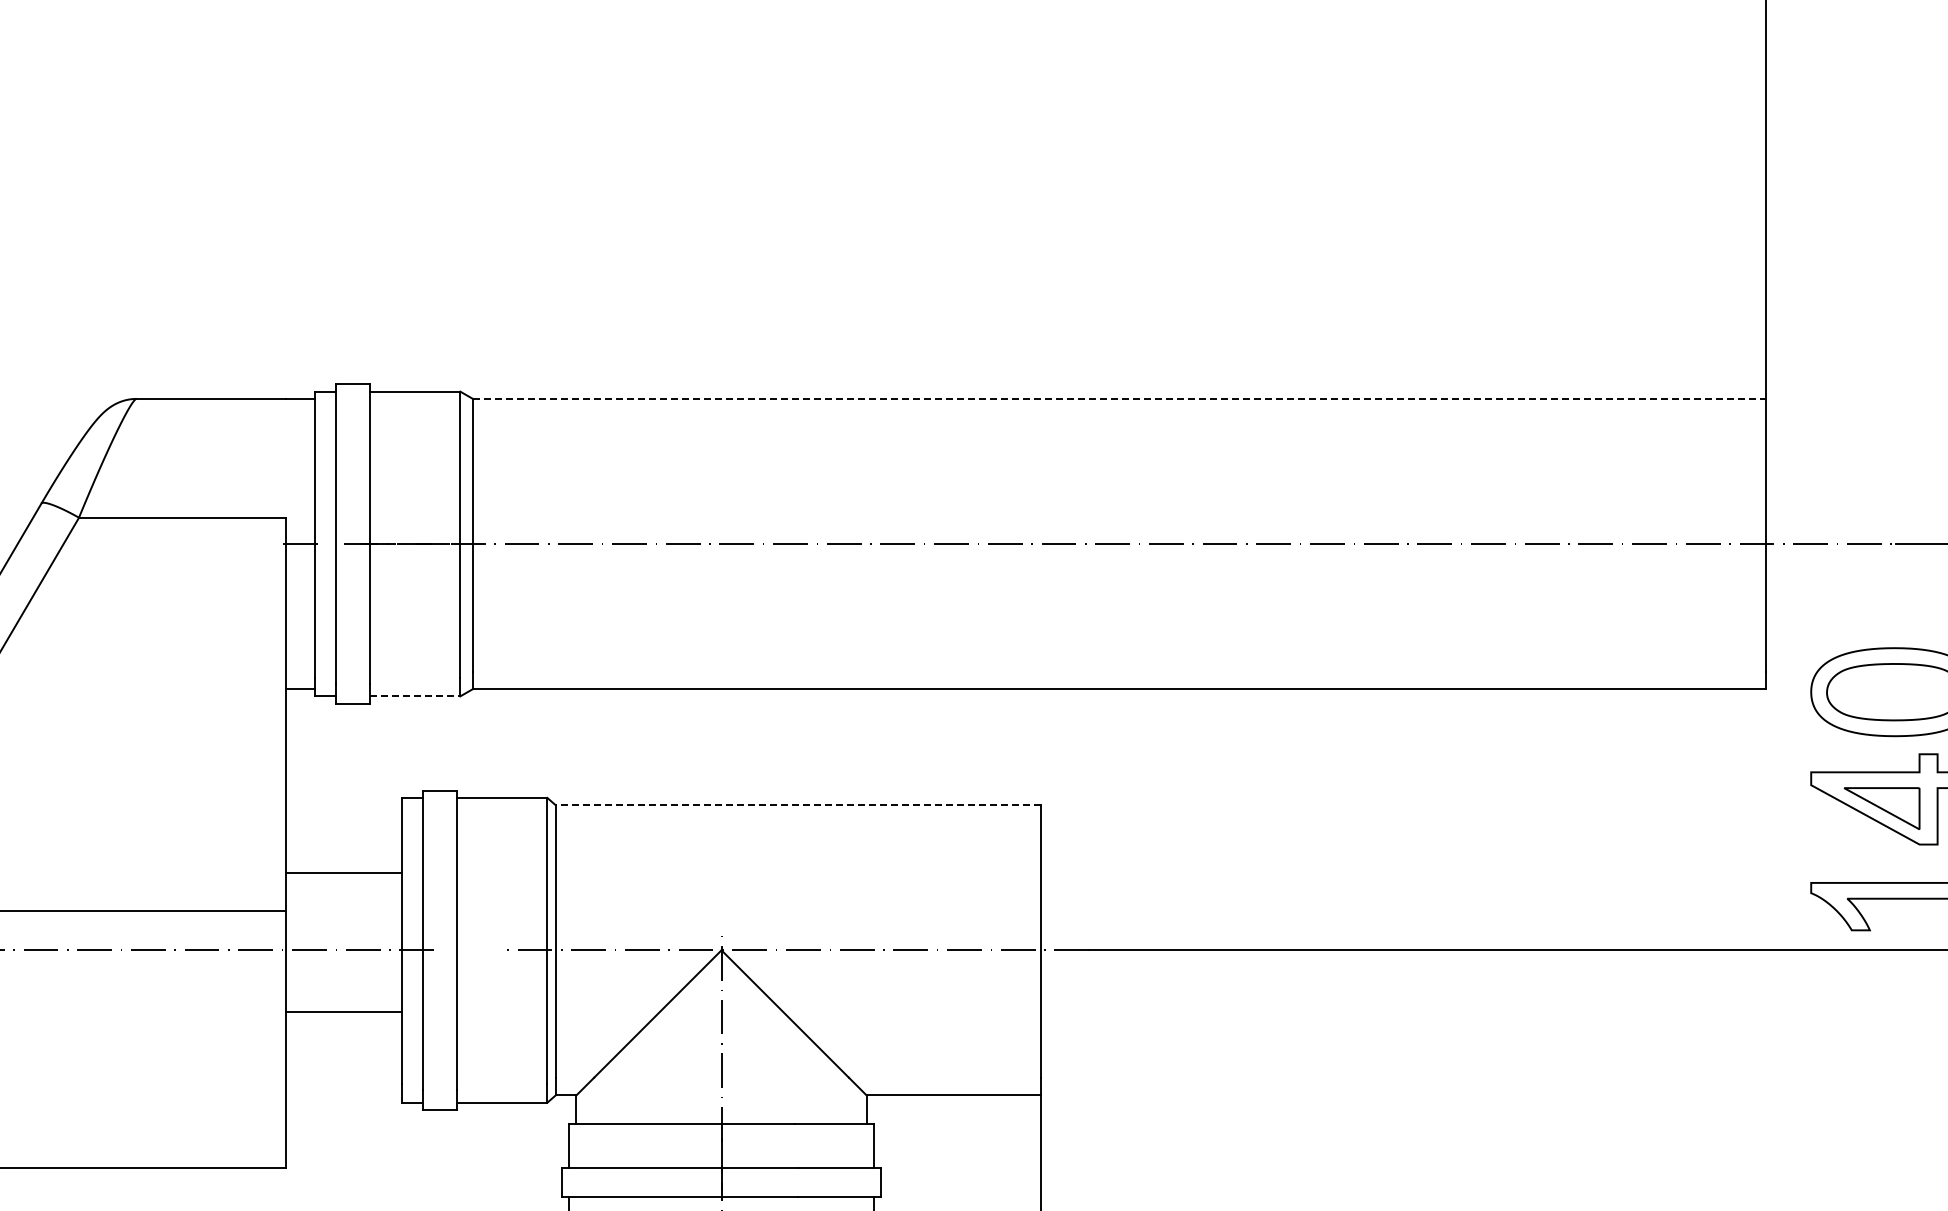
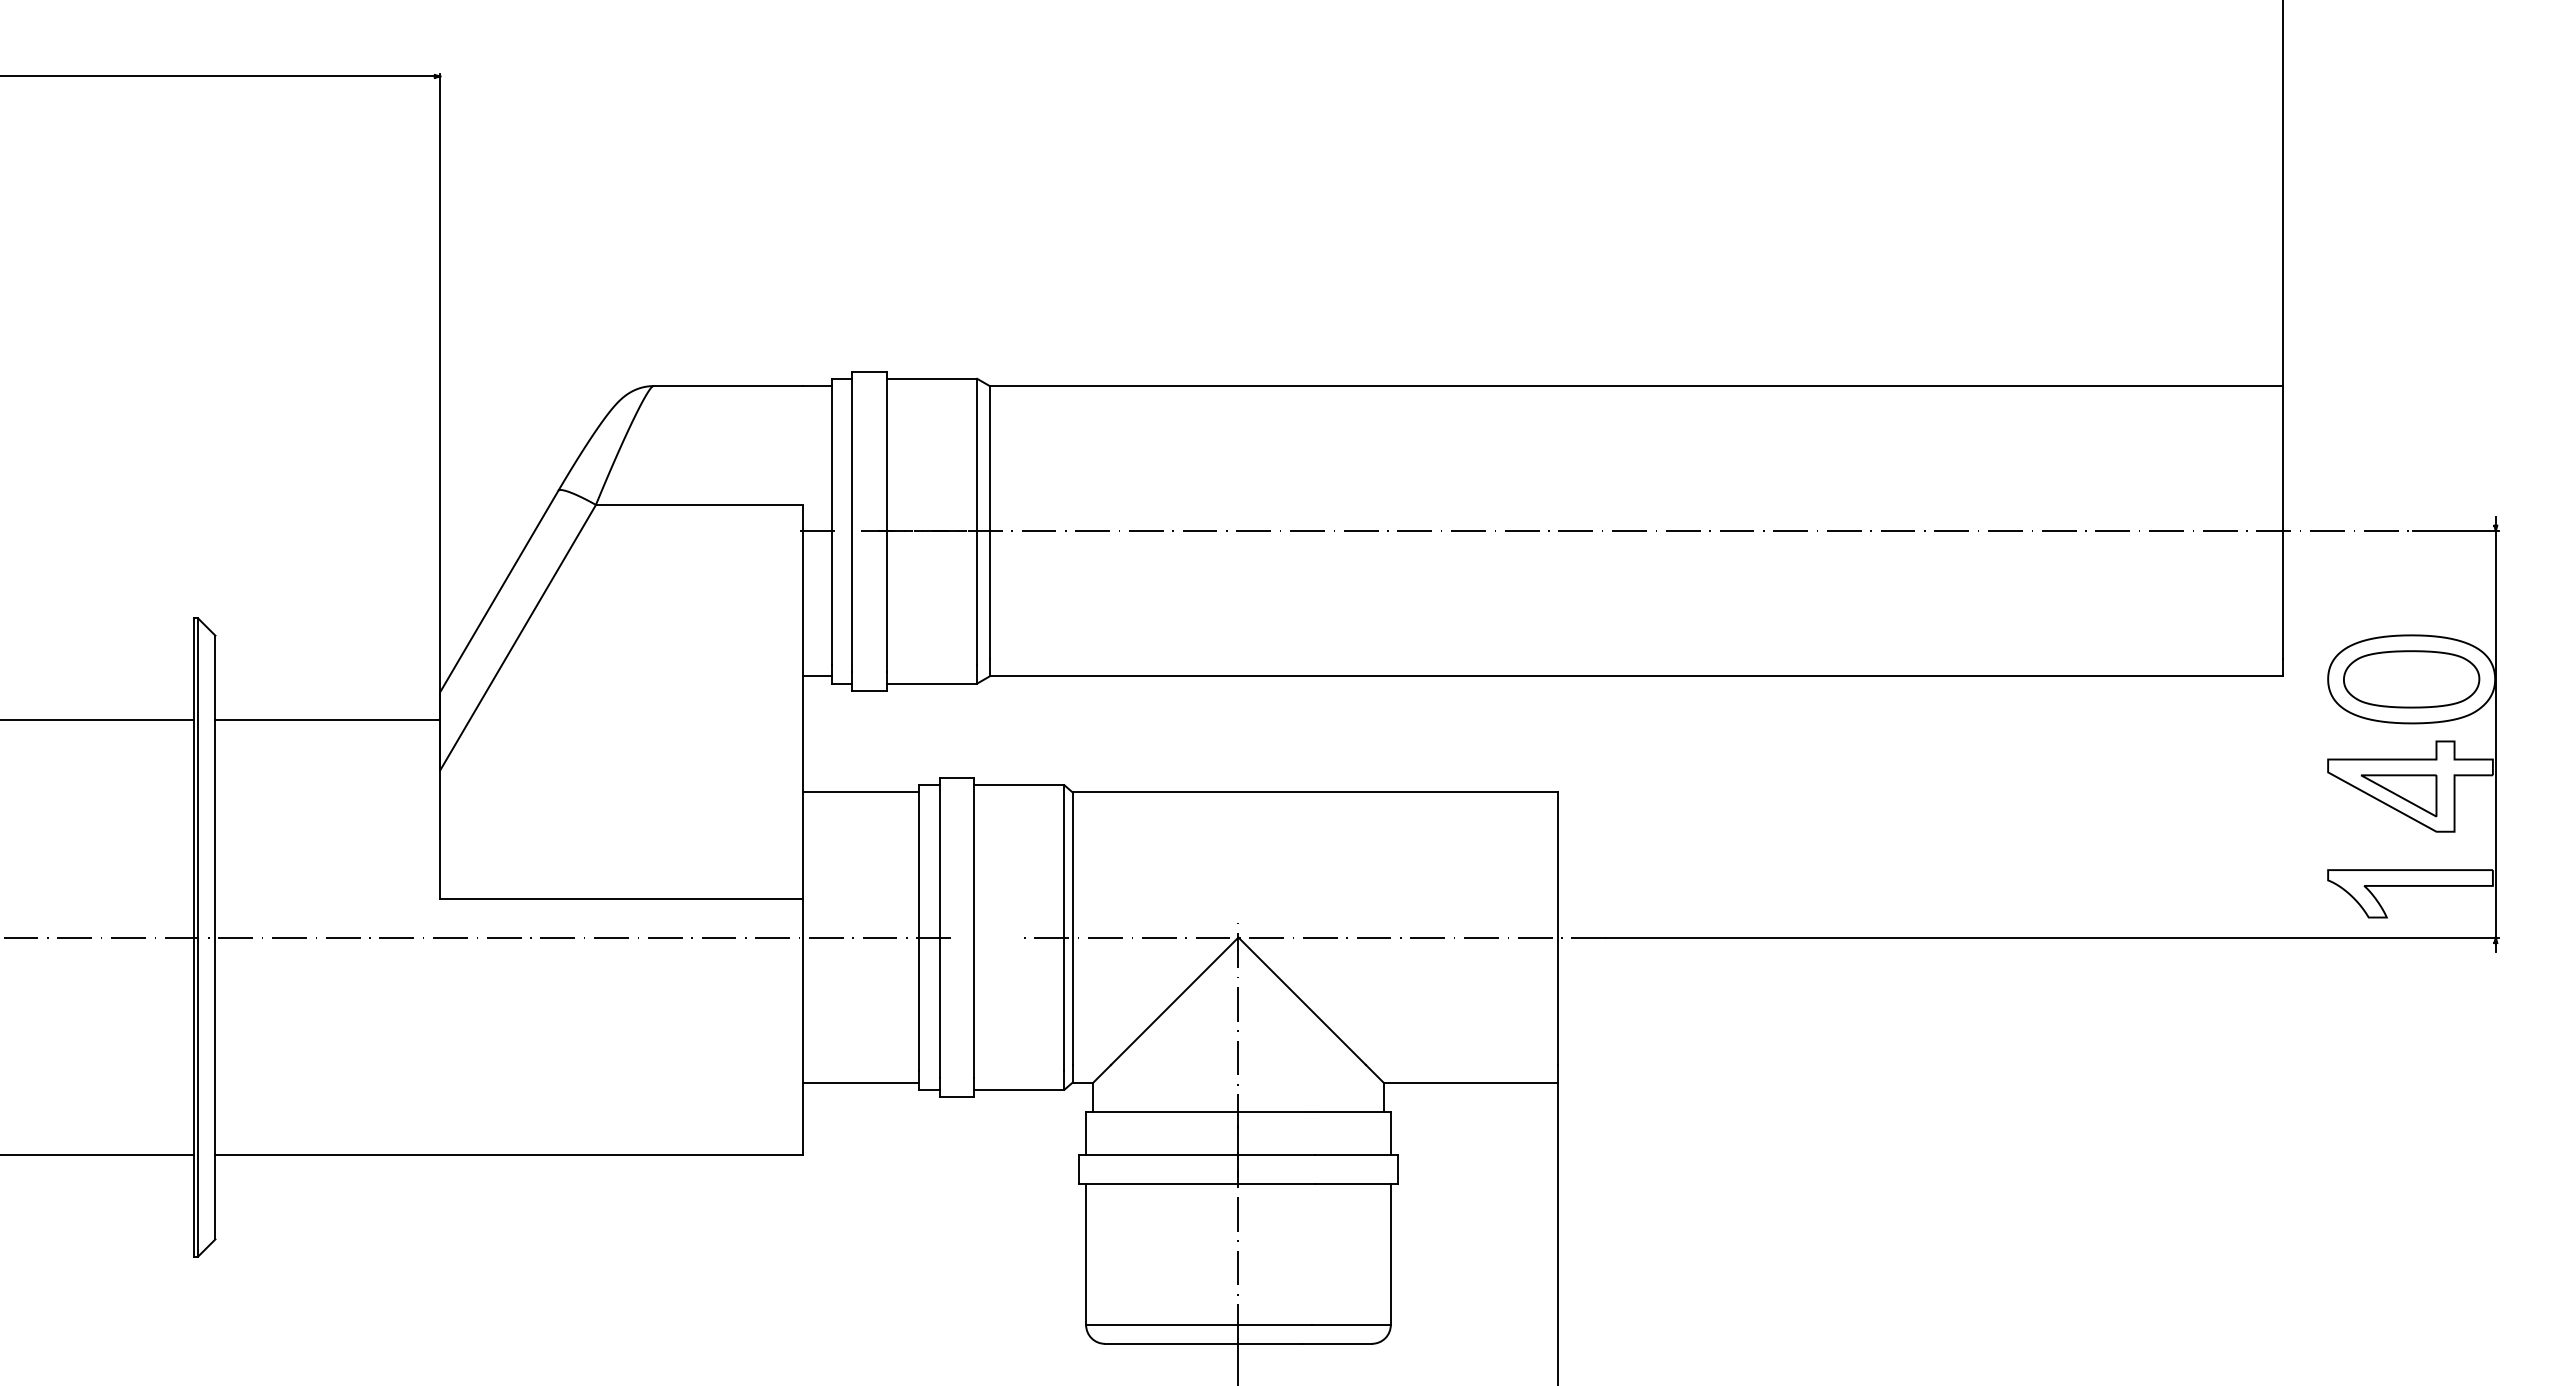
line: (1119, 399) -> (1636, 386), dashed -> solid
line: (415, 696) -> (932, 683), dashed -> solid
line: (798, 805) -> (1315, 792), dashed -> solid
line: (344, 873) -> (861, 792), moved
line: (344, 1012) -> (861, 1082), moved

